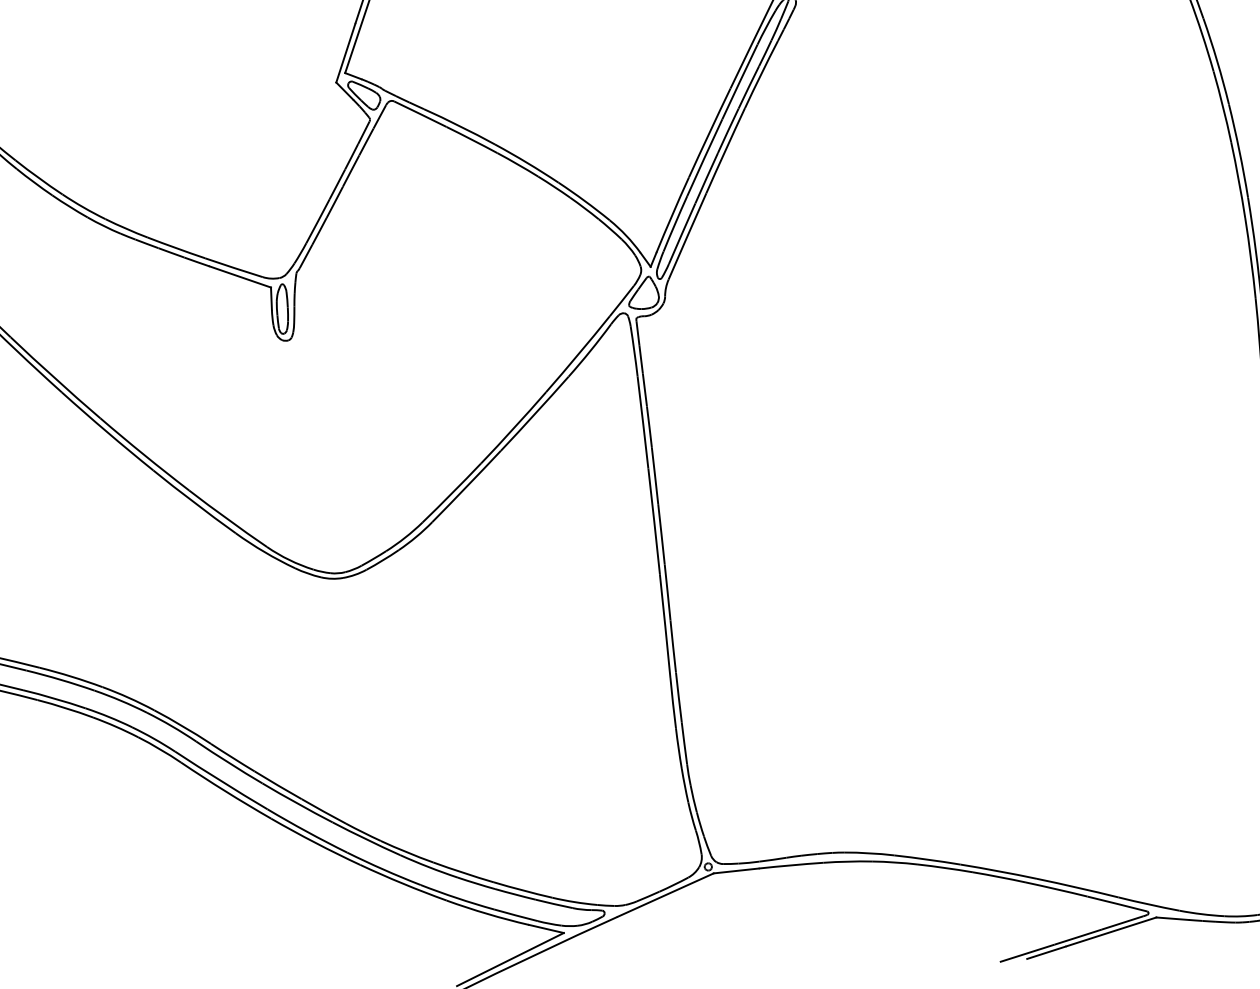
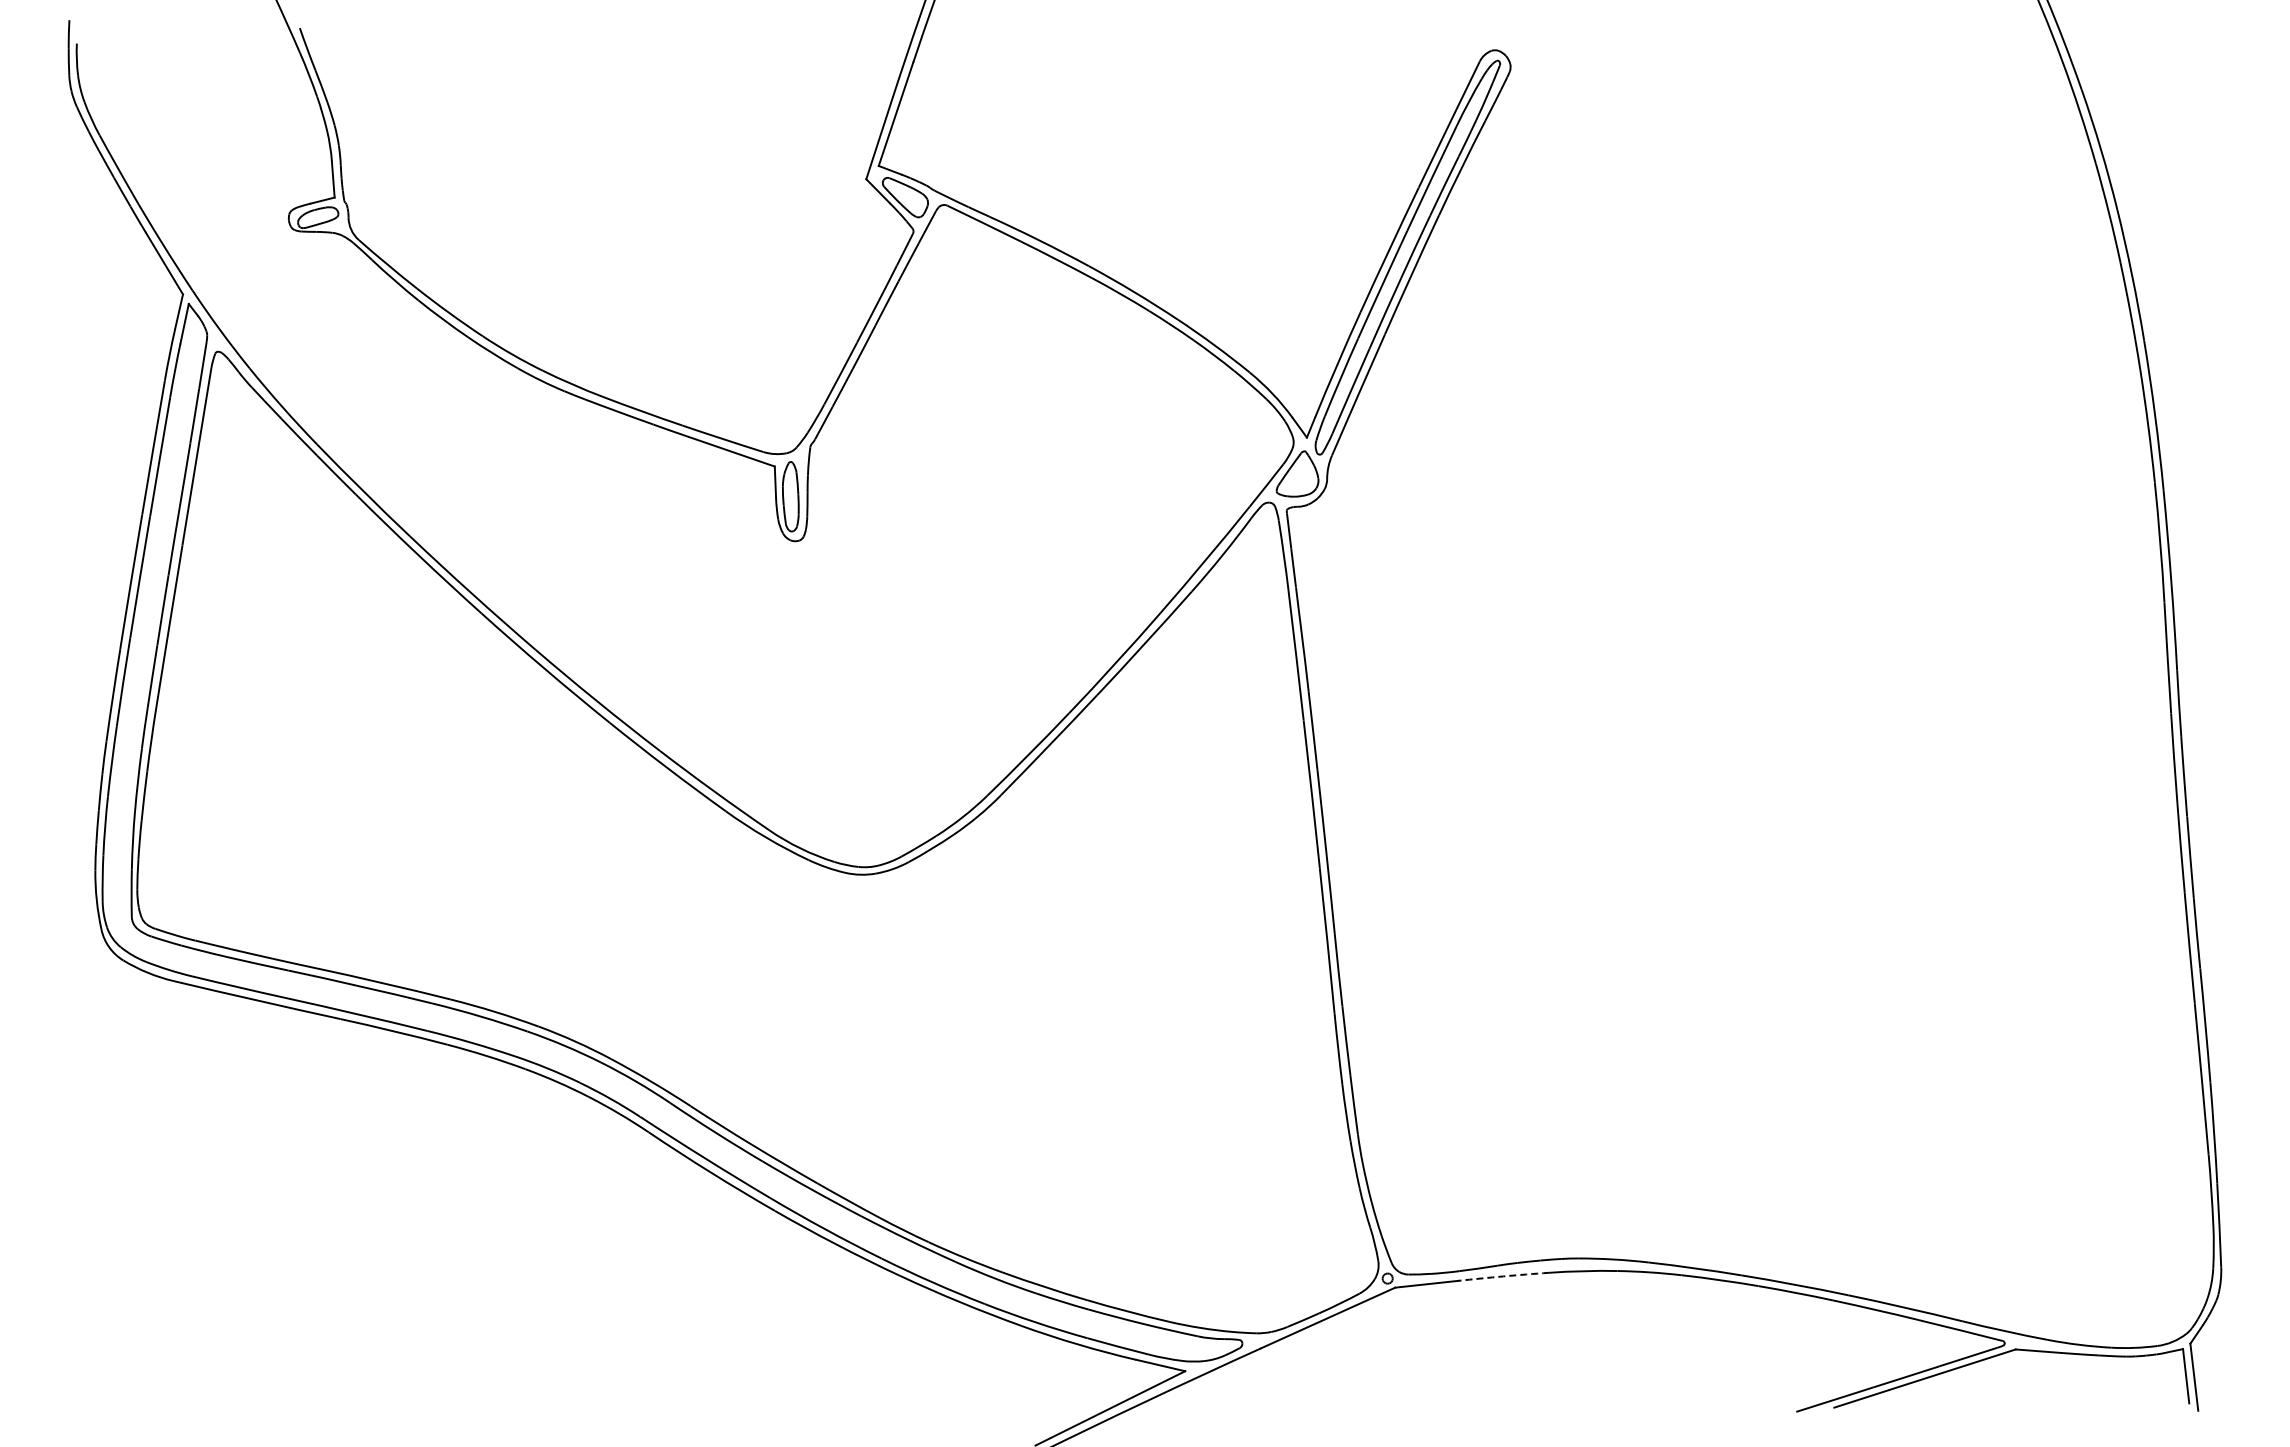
arc: (790, 865) -> (1503, 1276), solid -> dashed

